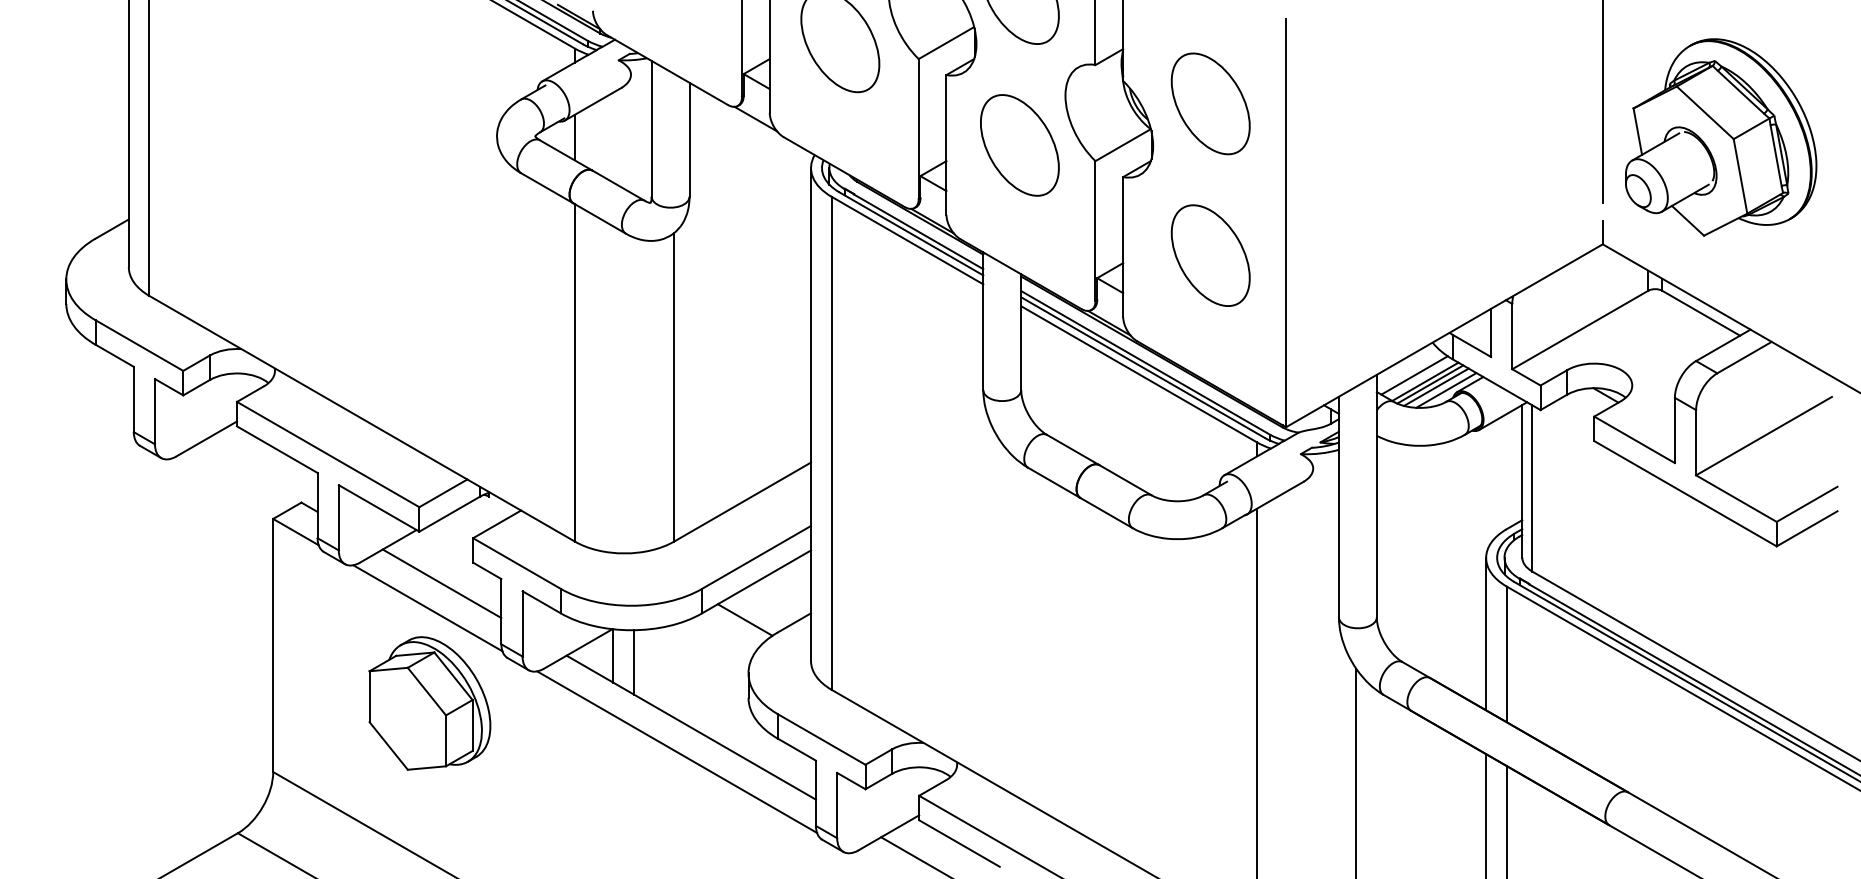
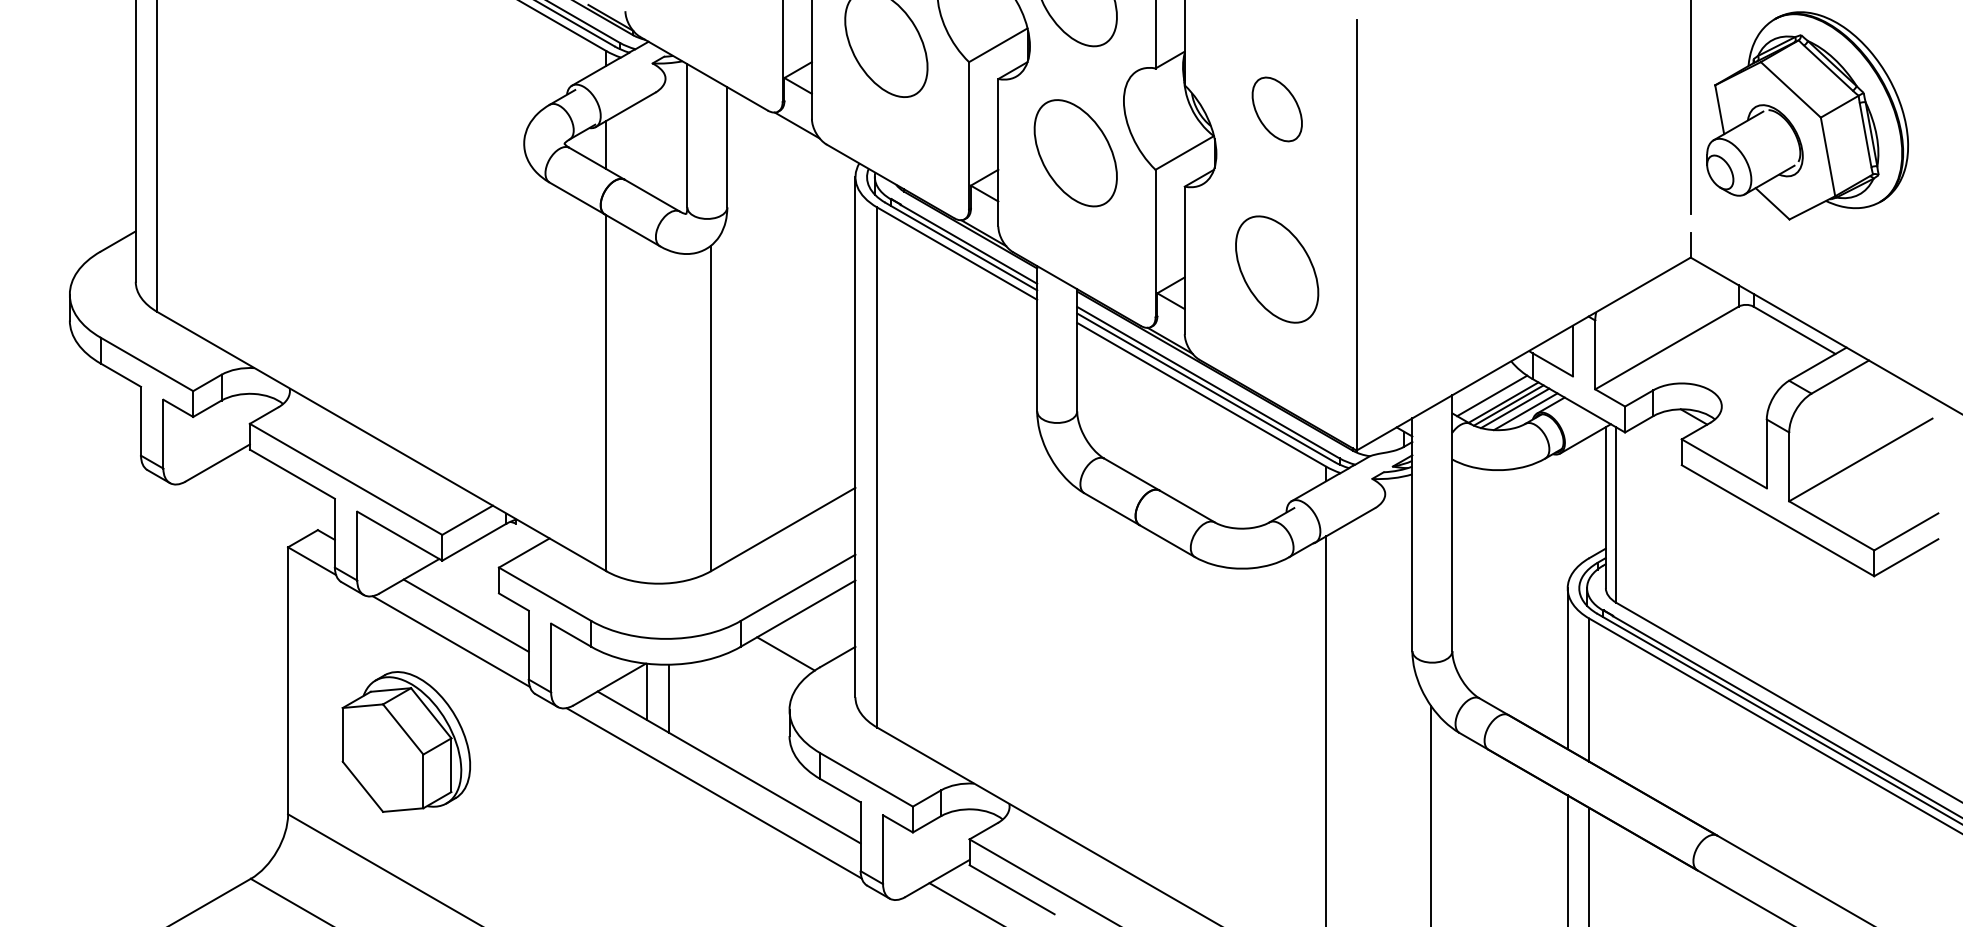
part: (1211, 103) -> (1277, 109), size x0.6
part: (1721, 137) -> (1807, 115), moved
part: (430, 703) -> (406, 741), moved

